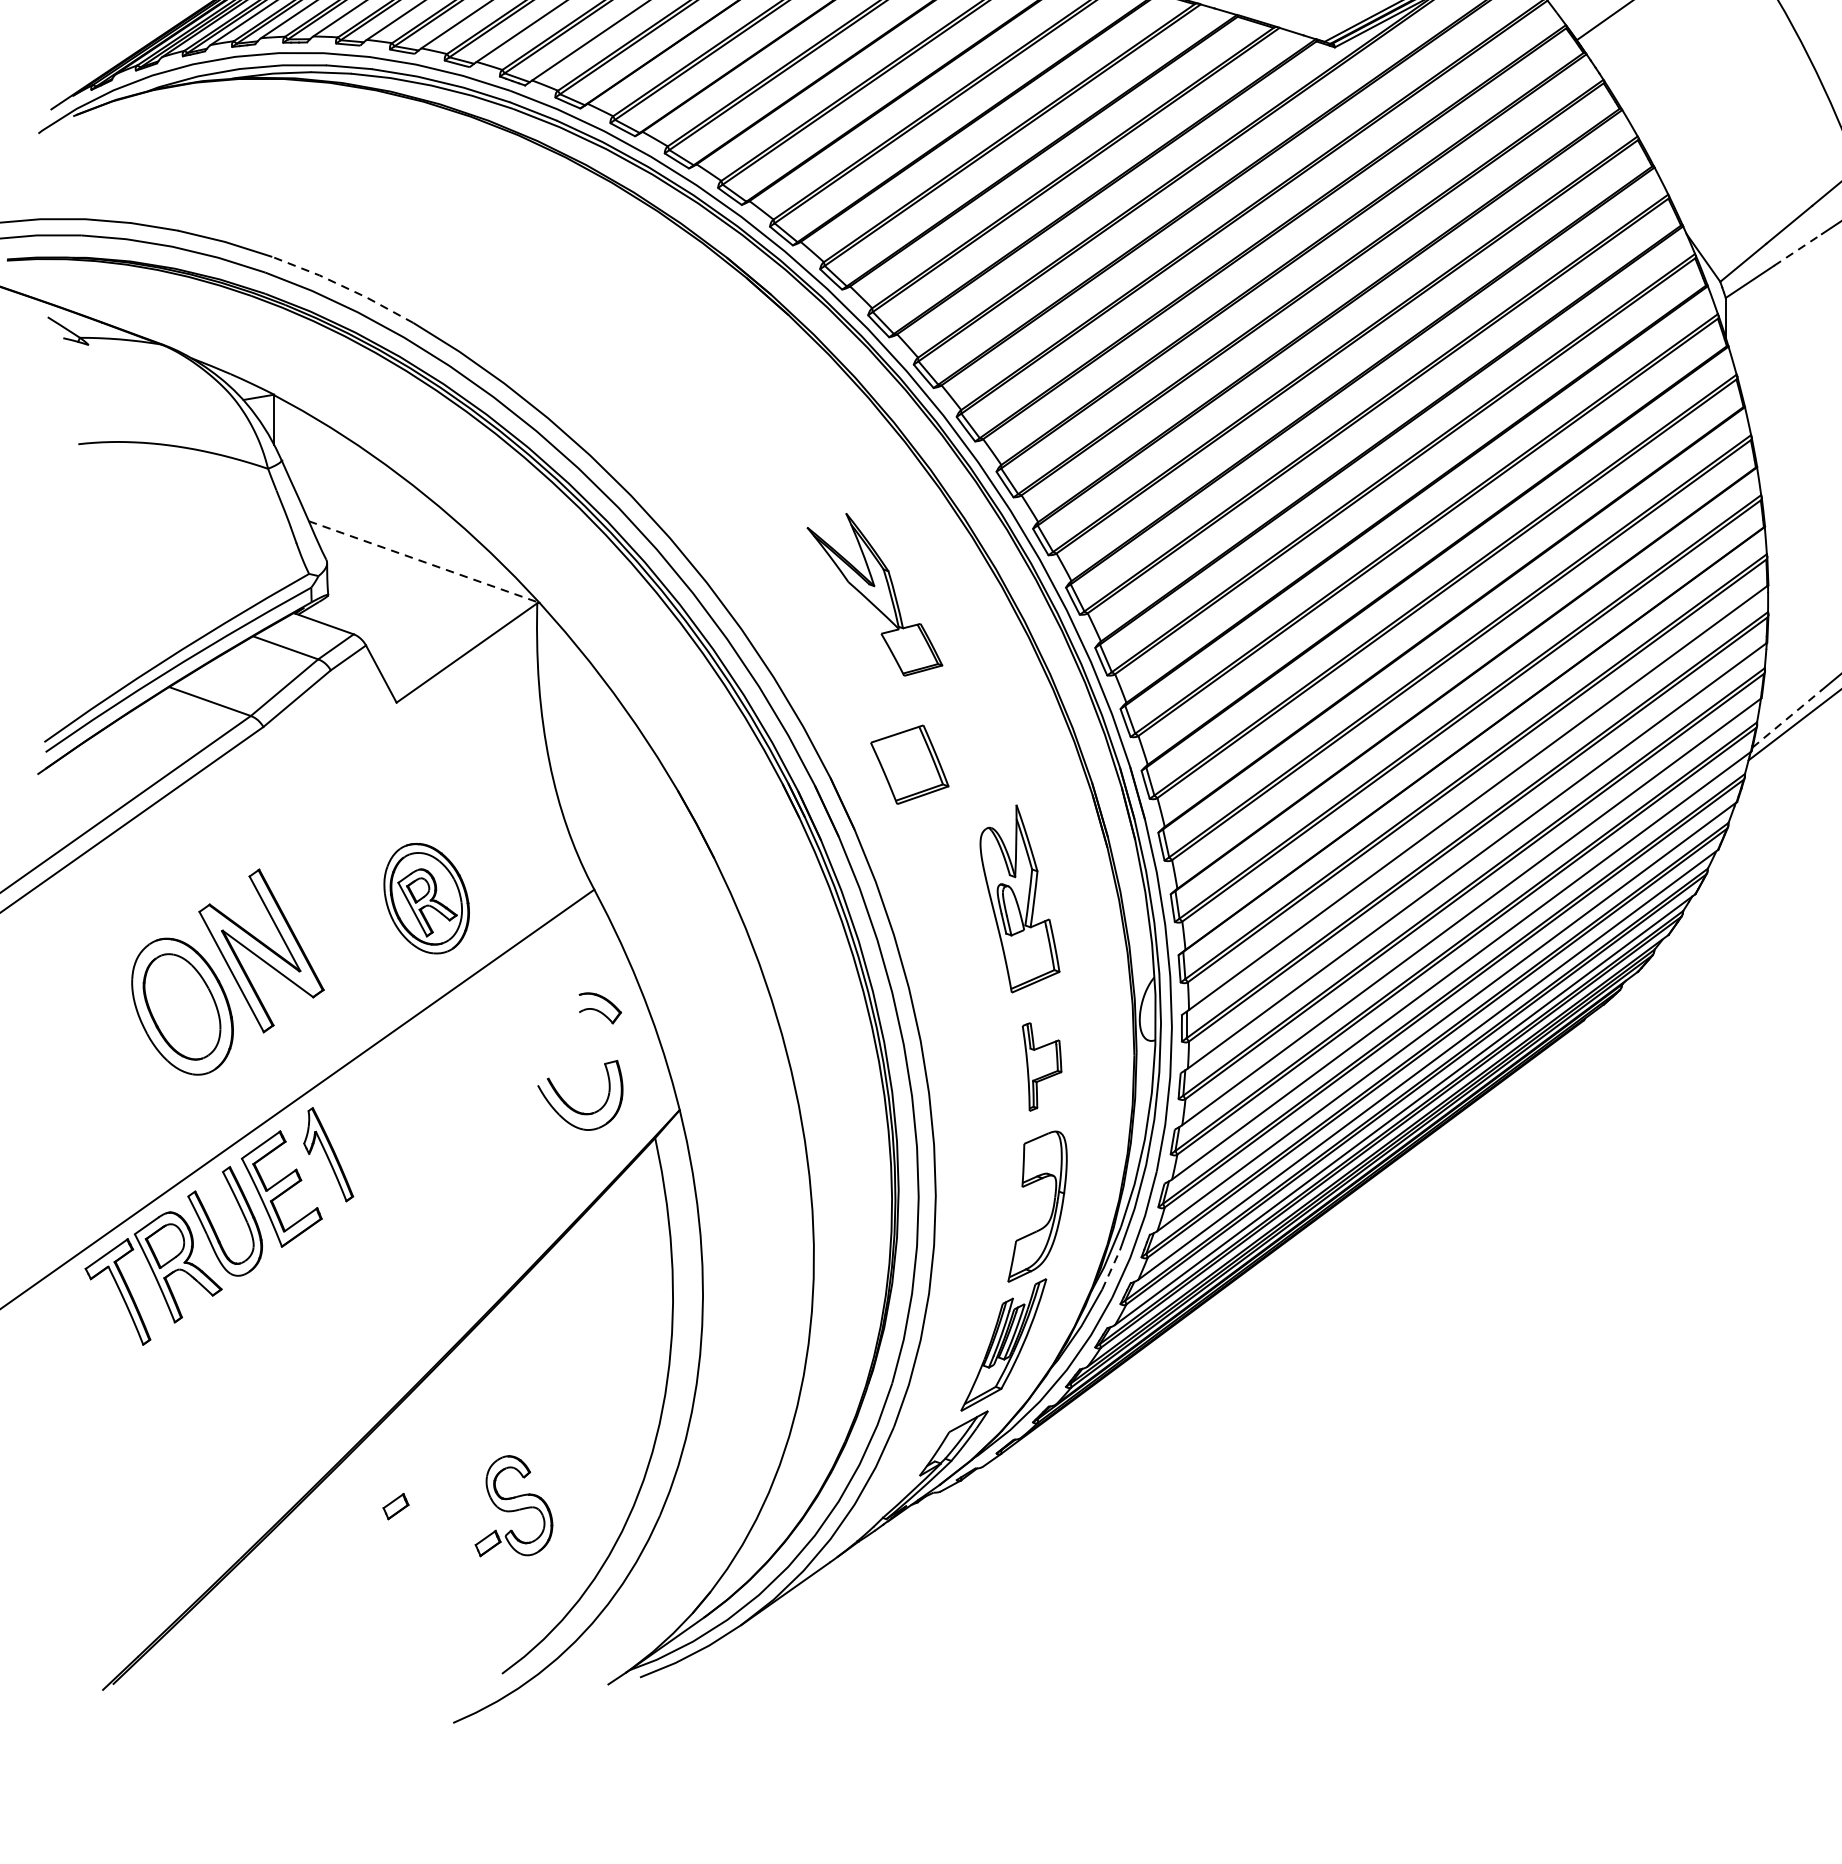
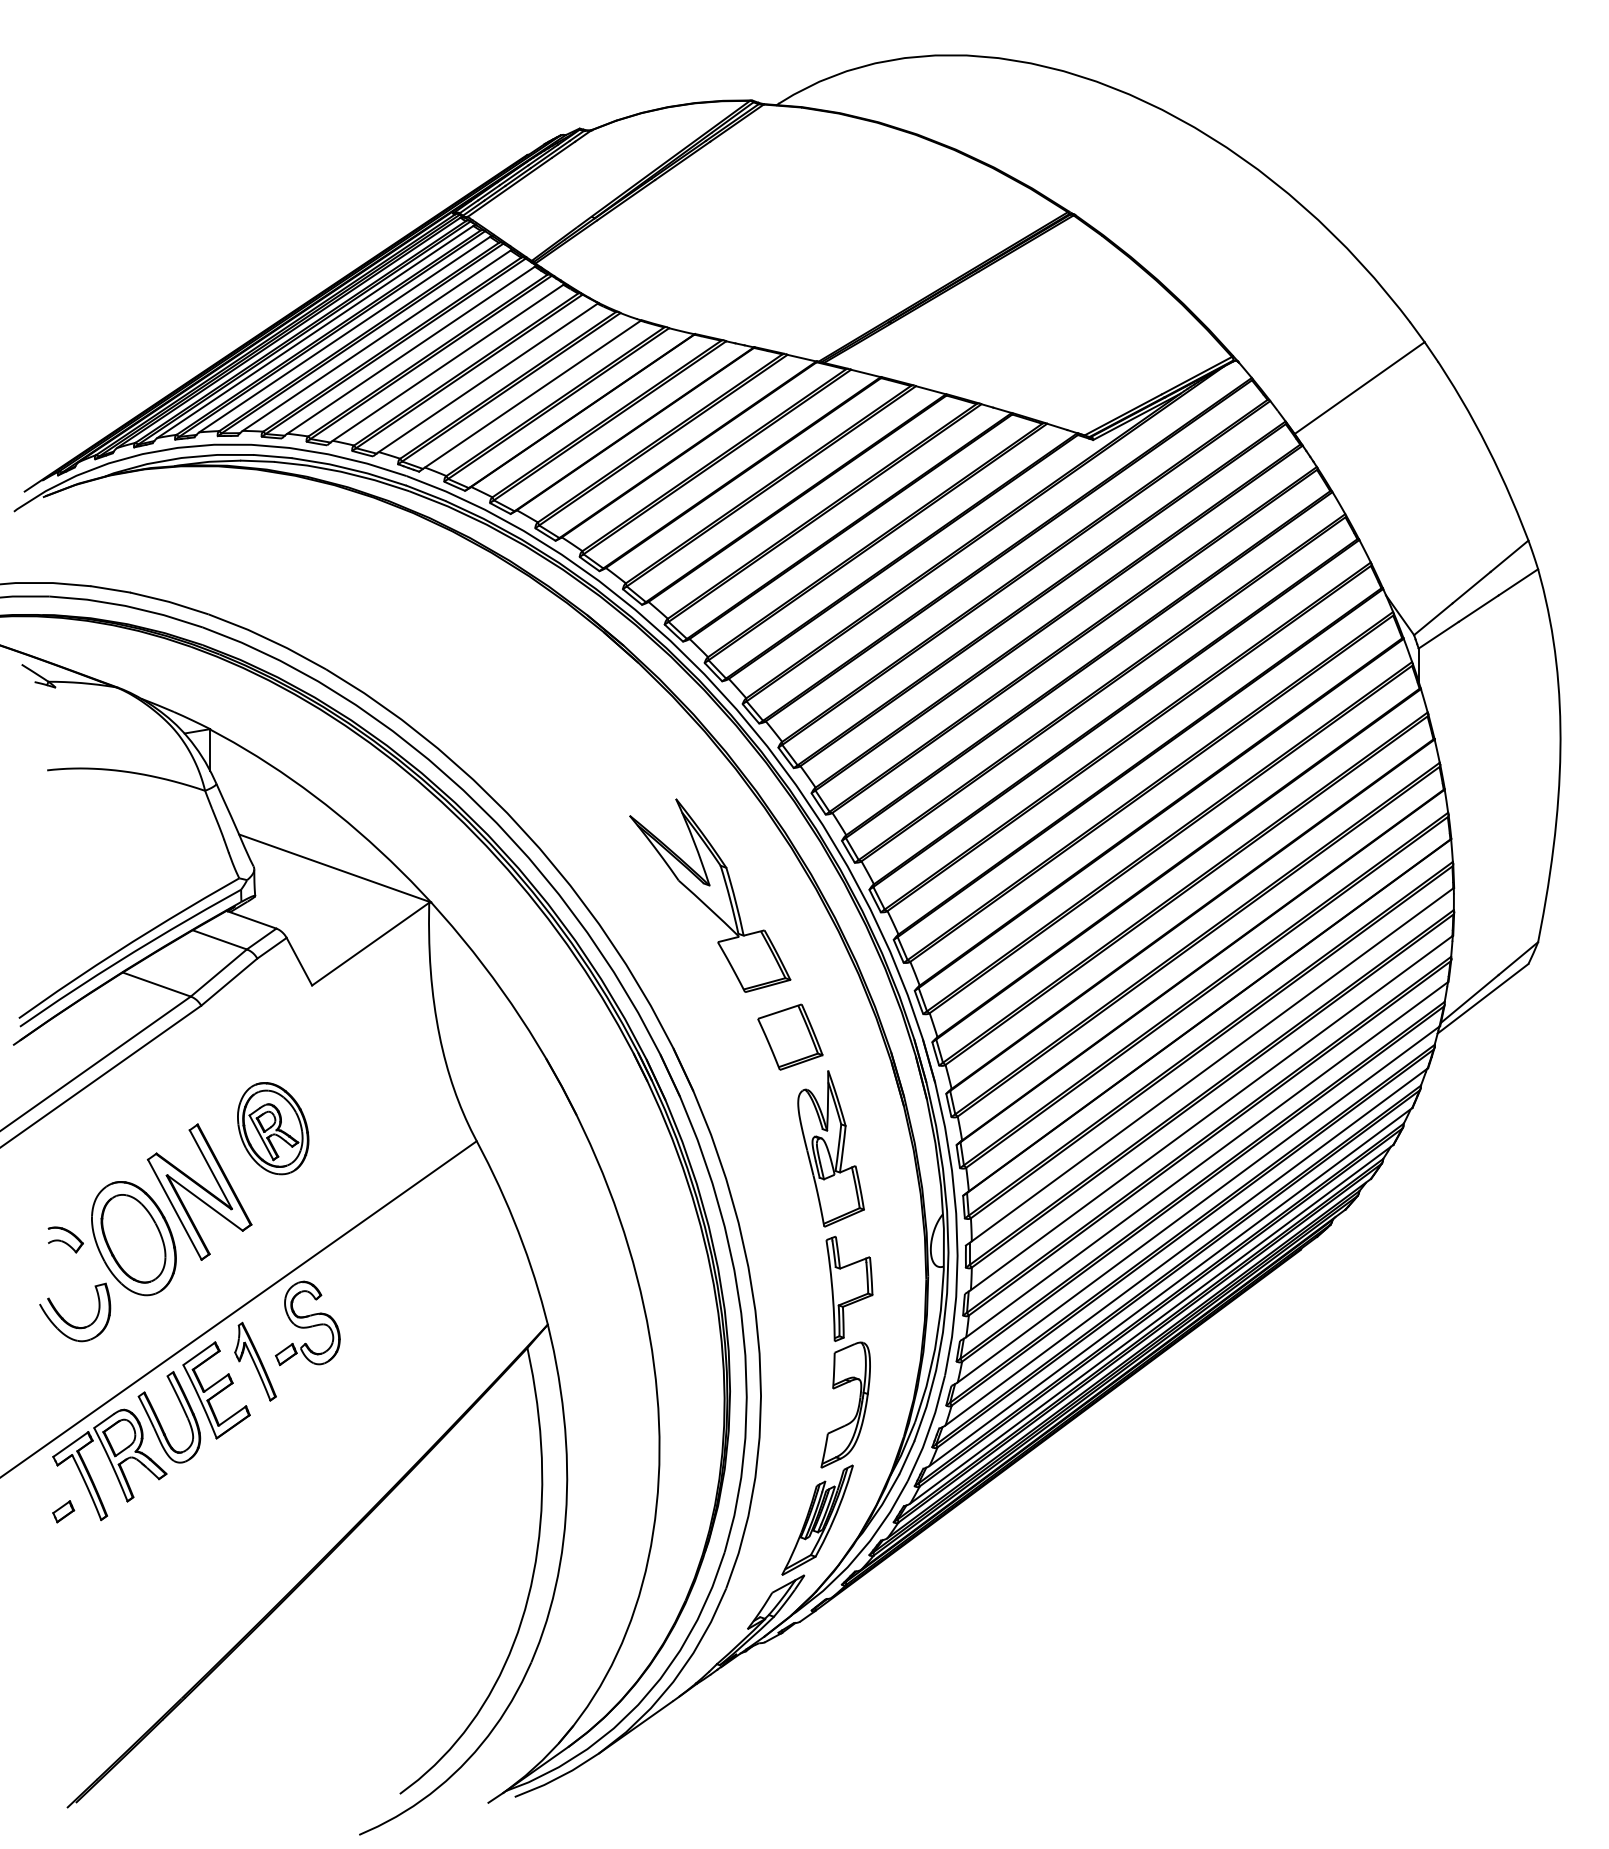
line: (1797, 249) -> (1478, 608), dashed -> solid
line: (344, 287) -> (268, 639), dashed -> solid
line: (424, 562) -> (335, 868), dashed -> solid
part: (875, 594) -> (710, 895), size x1.43
line: (1786, 718) -> (1469, 998), dashed -> solid
part: (909, 763) -> (790, 1036), moved
part: (427, 898) -> (273, 1128), moved
part: (600, 1007) -> (65, 1239), moved
part: (1042, 1066) -> (849, 1288), size x1.43
part: (570, 1105) -> (66, 1320), moved
line: (1110, 1269) -> (906, 1457), dashed -> solid
part: (395, 1506) -> (63, 1511), moved
part: (513, 1506) -> (307, 1323), moved

